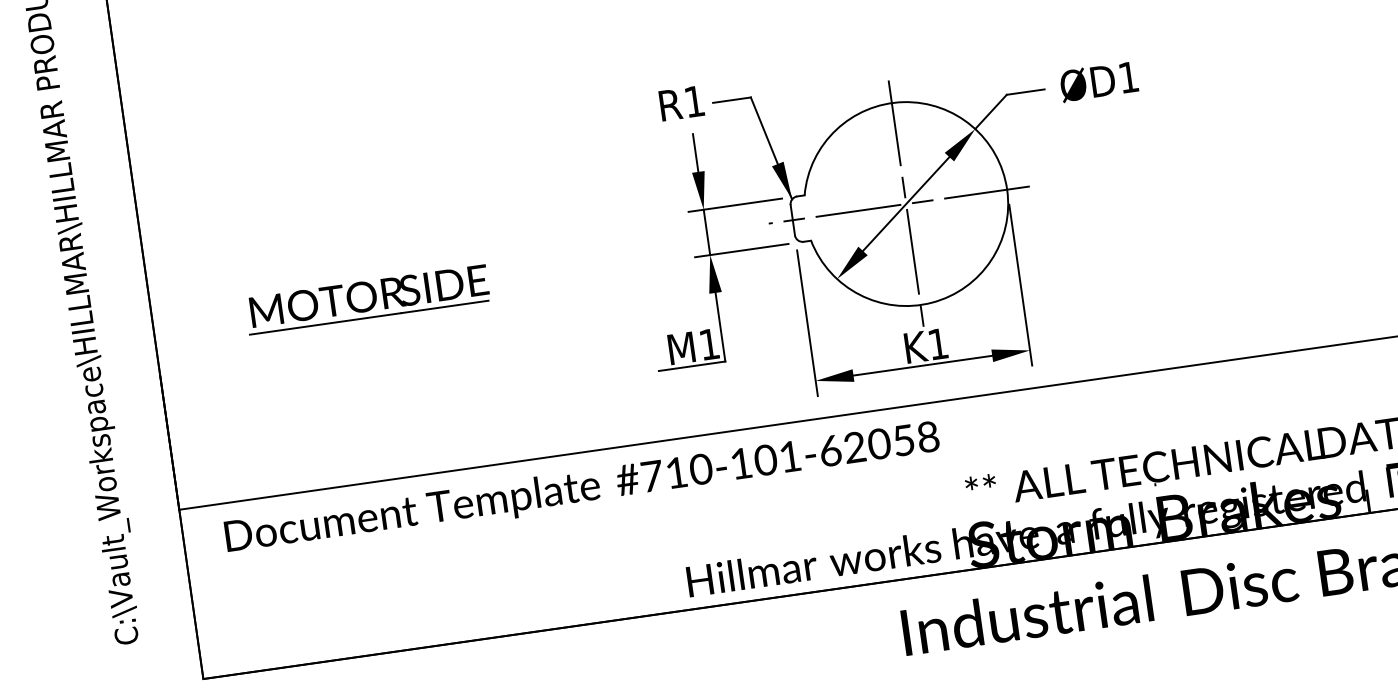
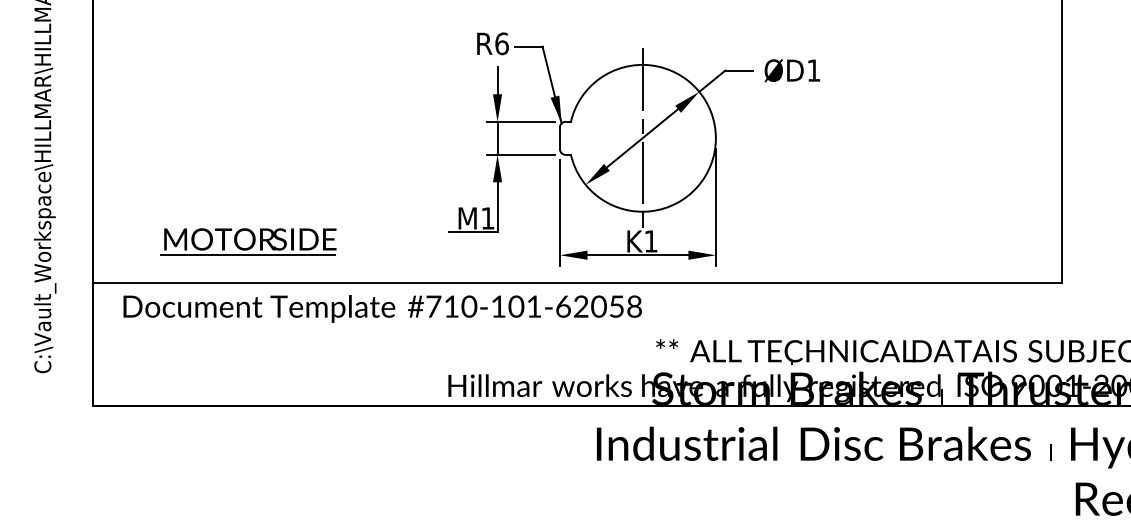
text: (693, 101) -> (501, 43), R1 -> R6
line: (899, 205) -> (637, 138), removed
part: (367, 299) -> (248, 241), moved

